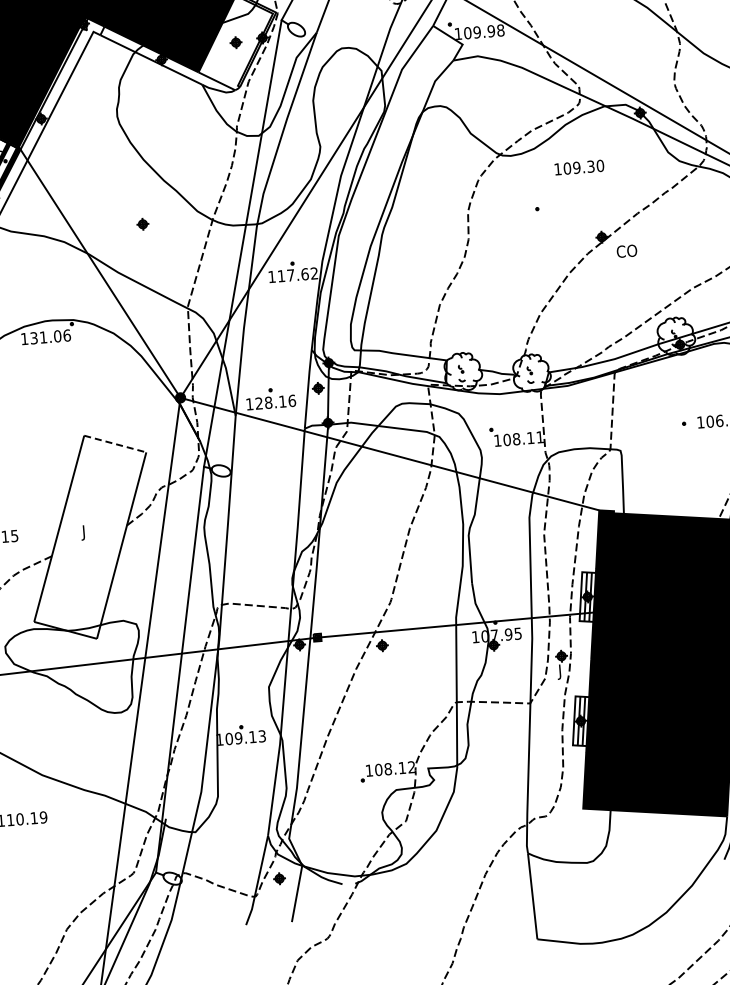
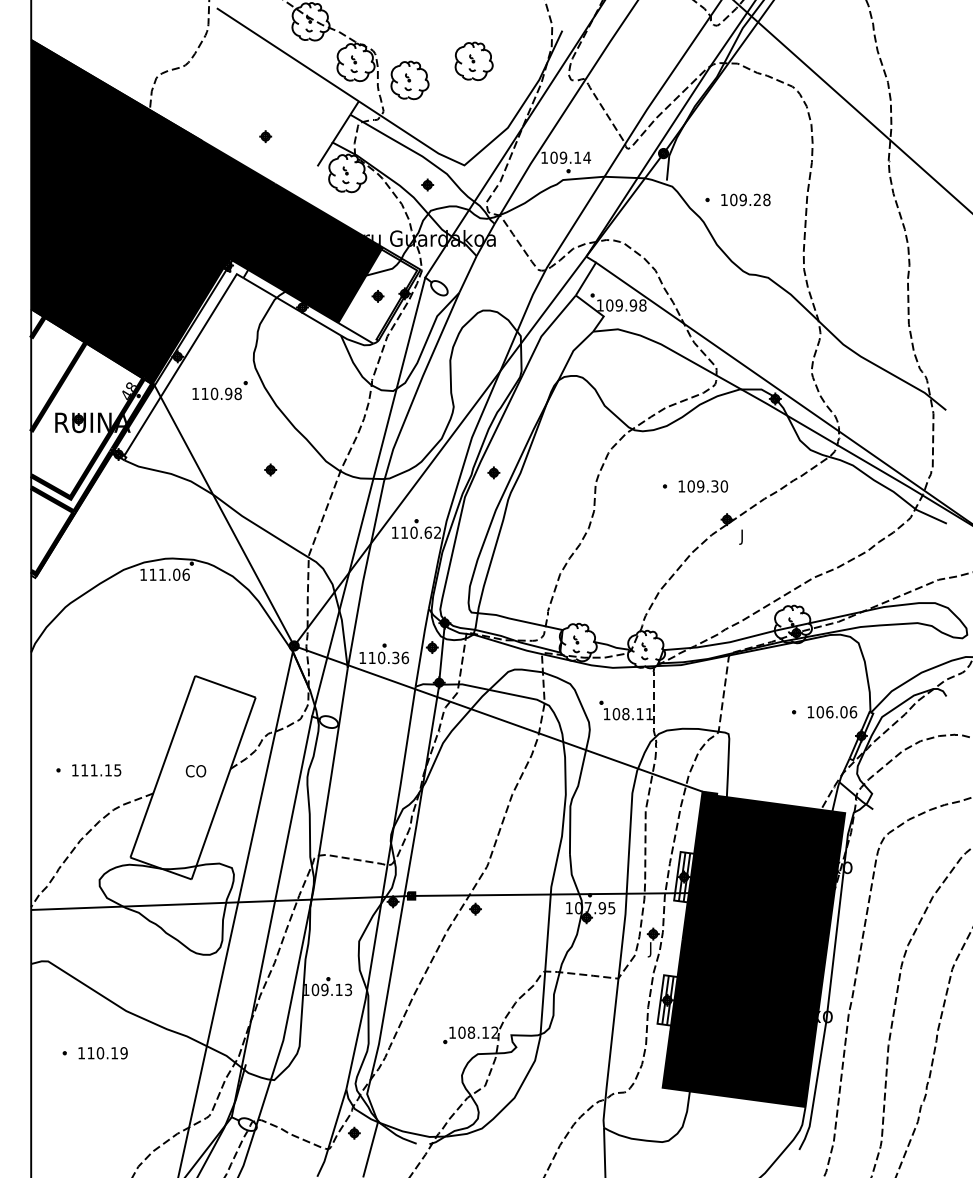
part: (85, 149) -> (219, 390), added
text: (579, 167) -> (703, 486), moved
part: (365, 208) -> (493, 472), added
text: (626, 252) -> (750, 536), CO -> J
text: (290, 275) -> (413, 532), 117.62 -> 110.62
text: (33, 337) -> (152, 574), 131.06 -> 111.06
text: (270, 402) -> (383, 657), 128.16 -> 110.36
line: (115, 443) -> (225, 686), dashed -> solid
text: (92, 531) -> (195, 772), J -> CO

